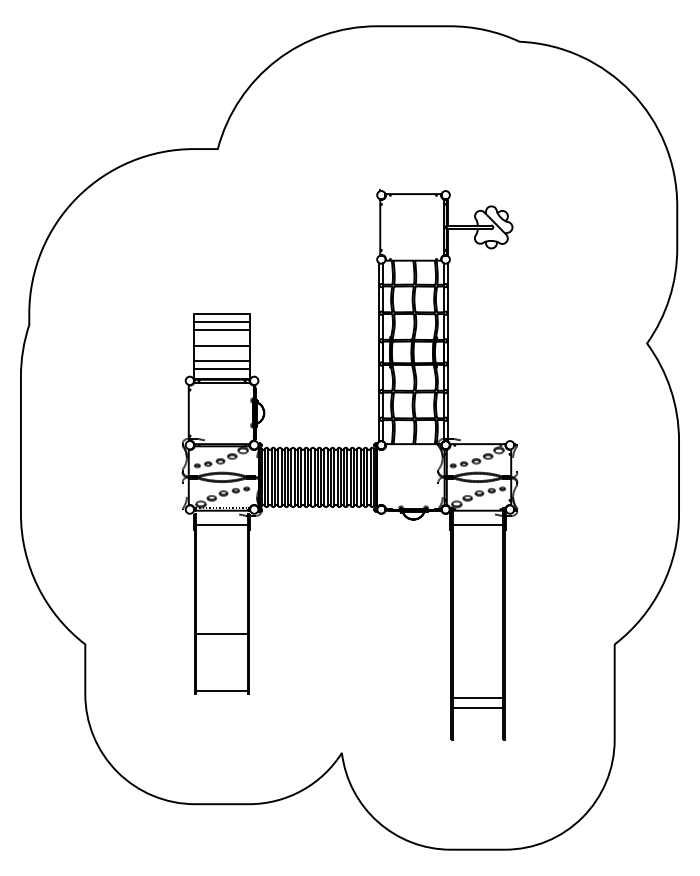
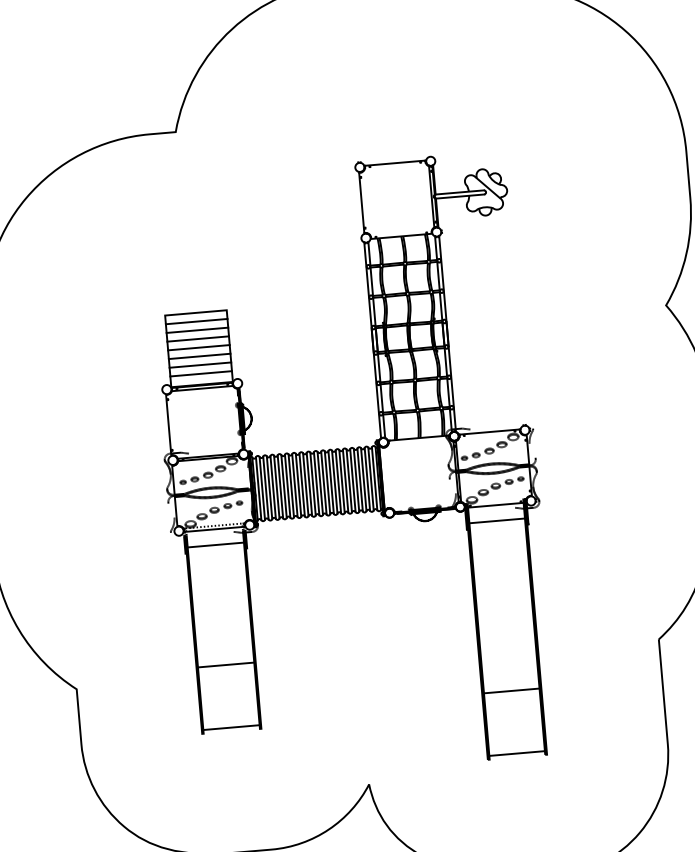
line: (222, 337) -> (198, 338), added
line: (222, 353) -> (200, 356), added
line: (477, 698) -> (516, 753), moved
line: (477, 707) -> (511, 690), moved

